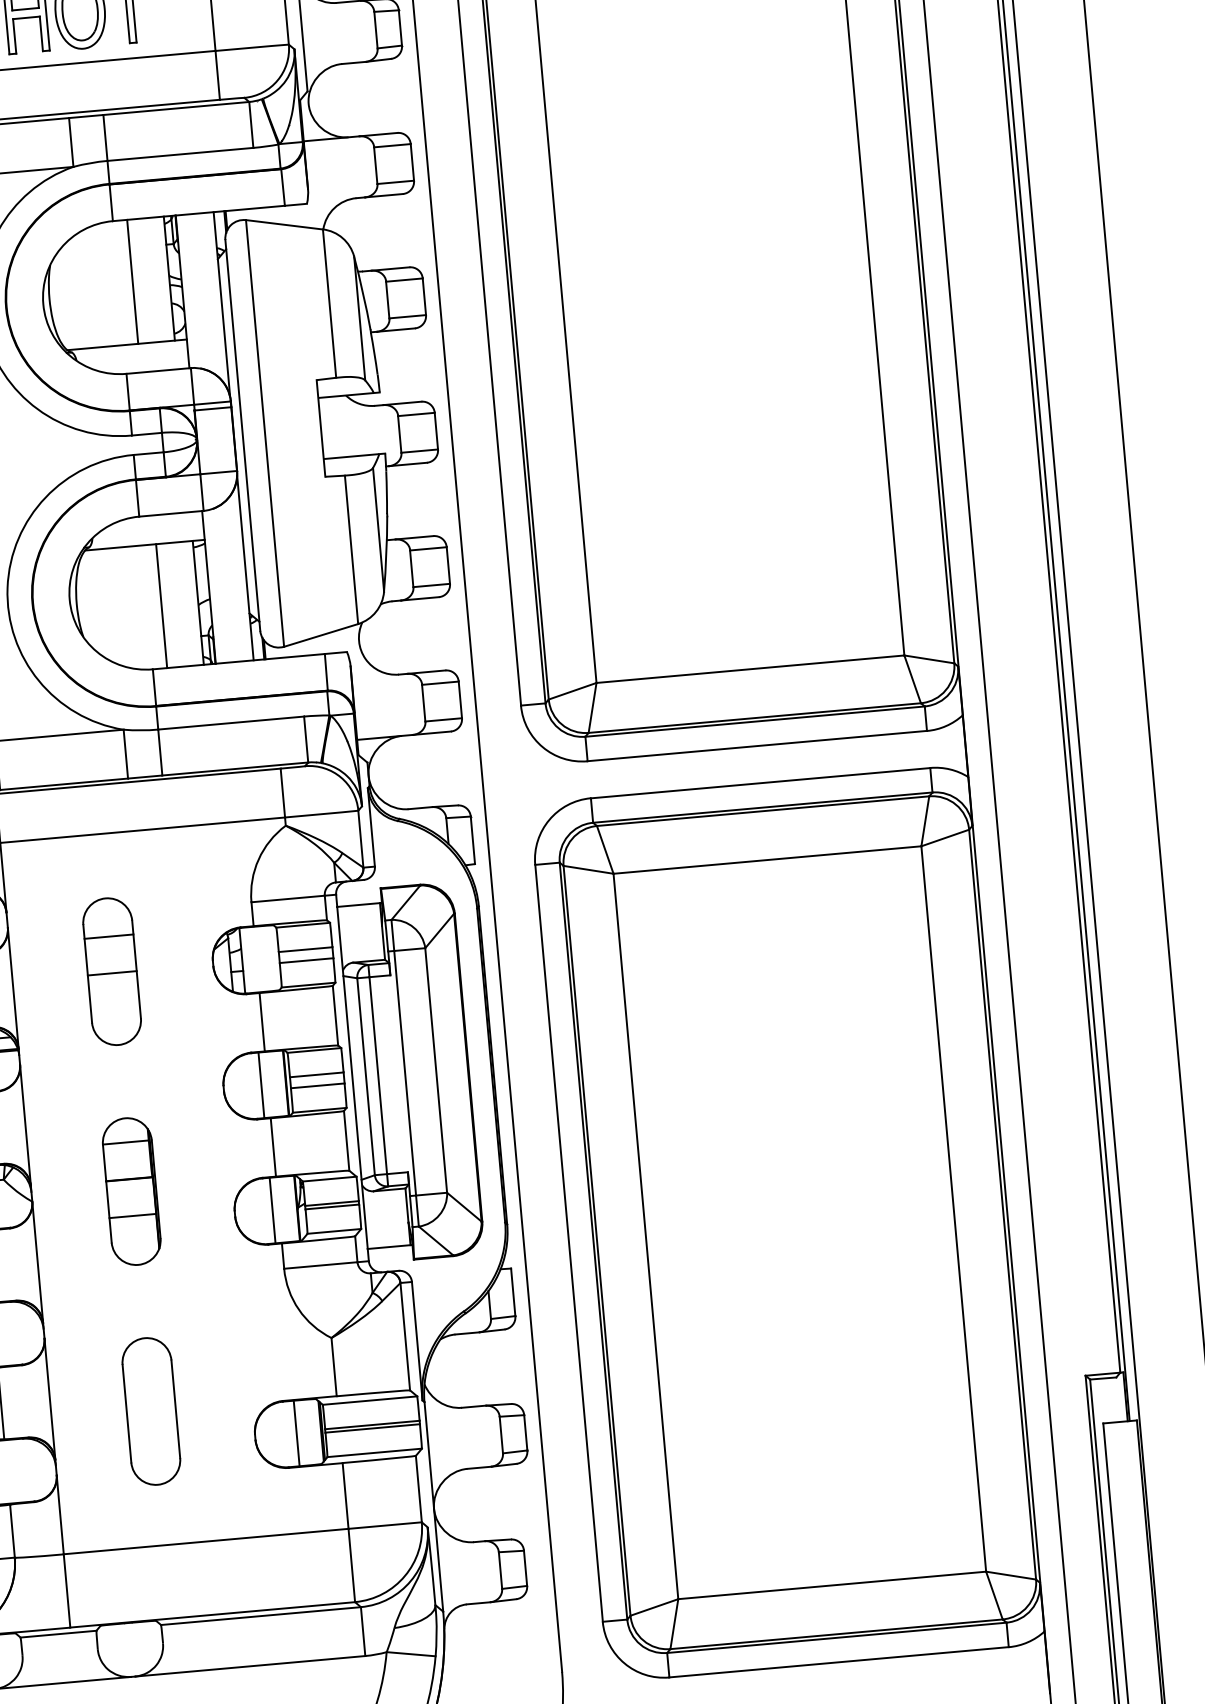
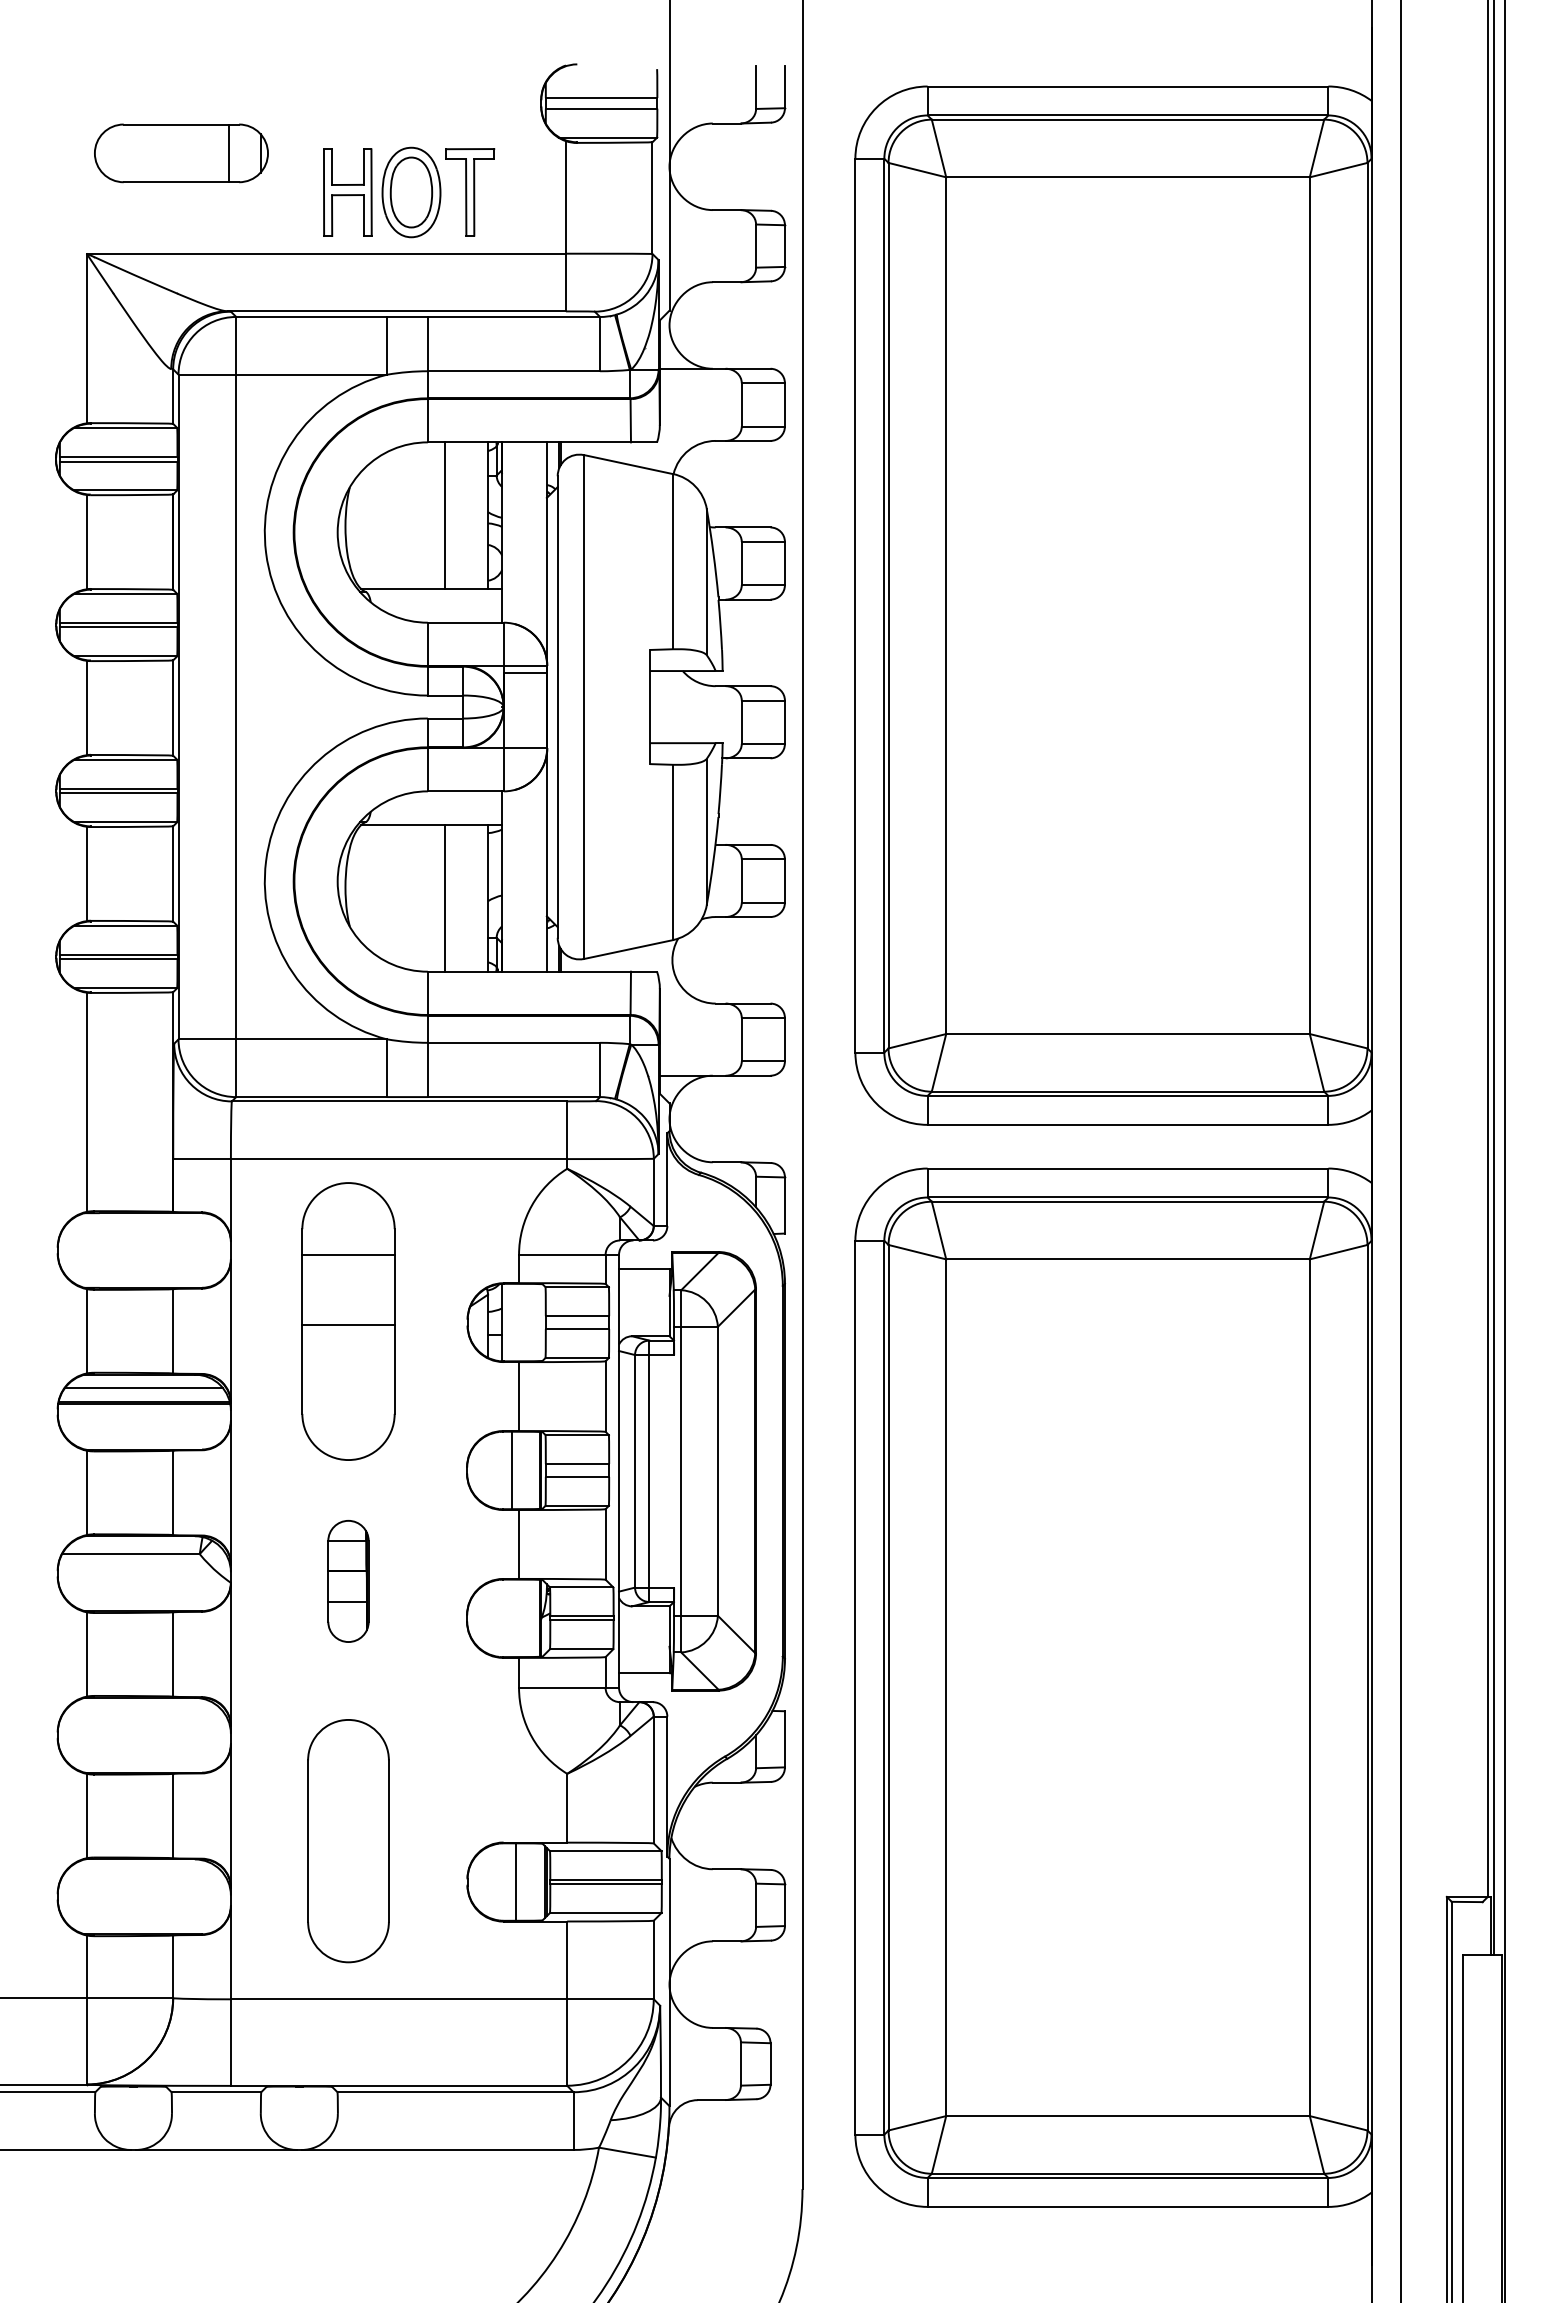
part: (112, 971) -> (348, 1321), size x1.6
part: (131, 1191) -> (348, 1581), size x0.7
line: (272, 1210) -> (511, 1618), removed
part: (151, 1410) -> (348, 1840), size x1.4

